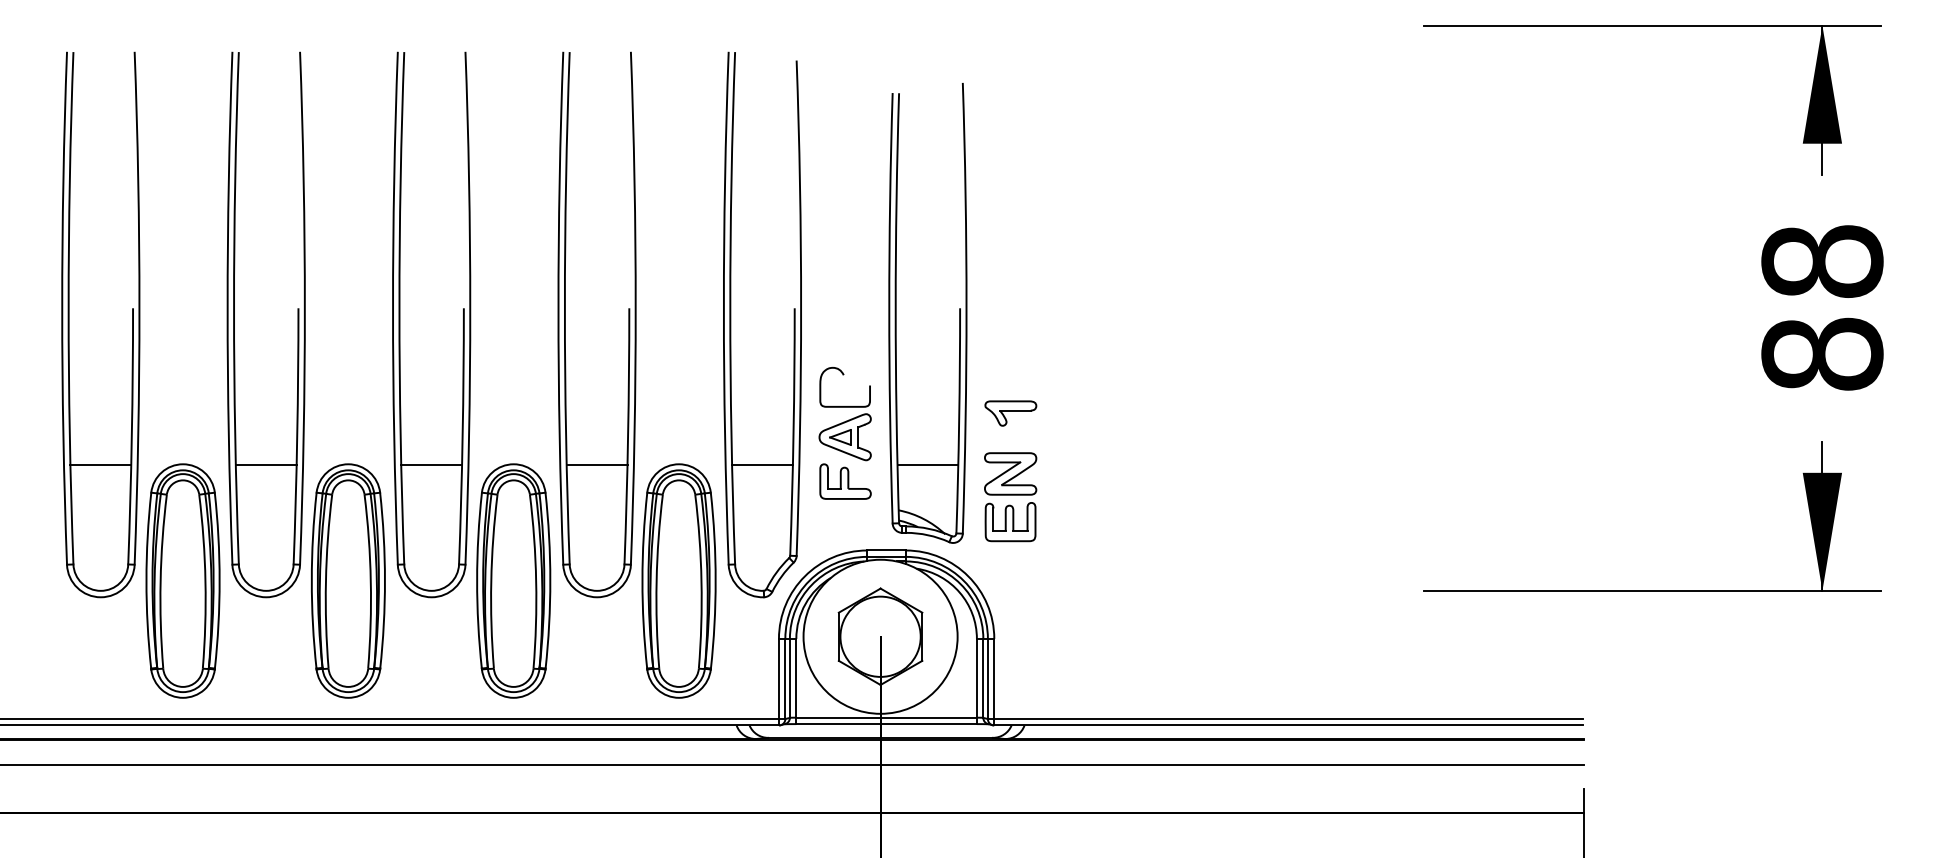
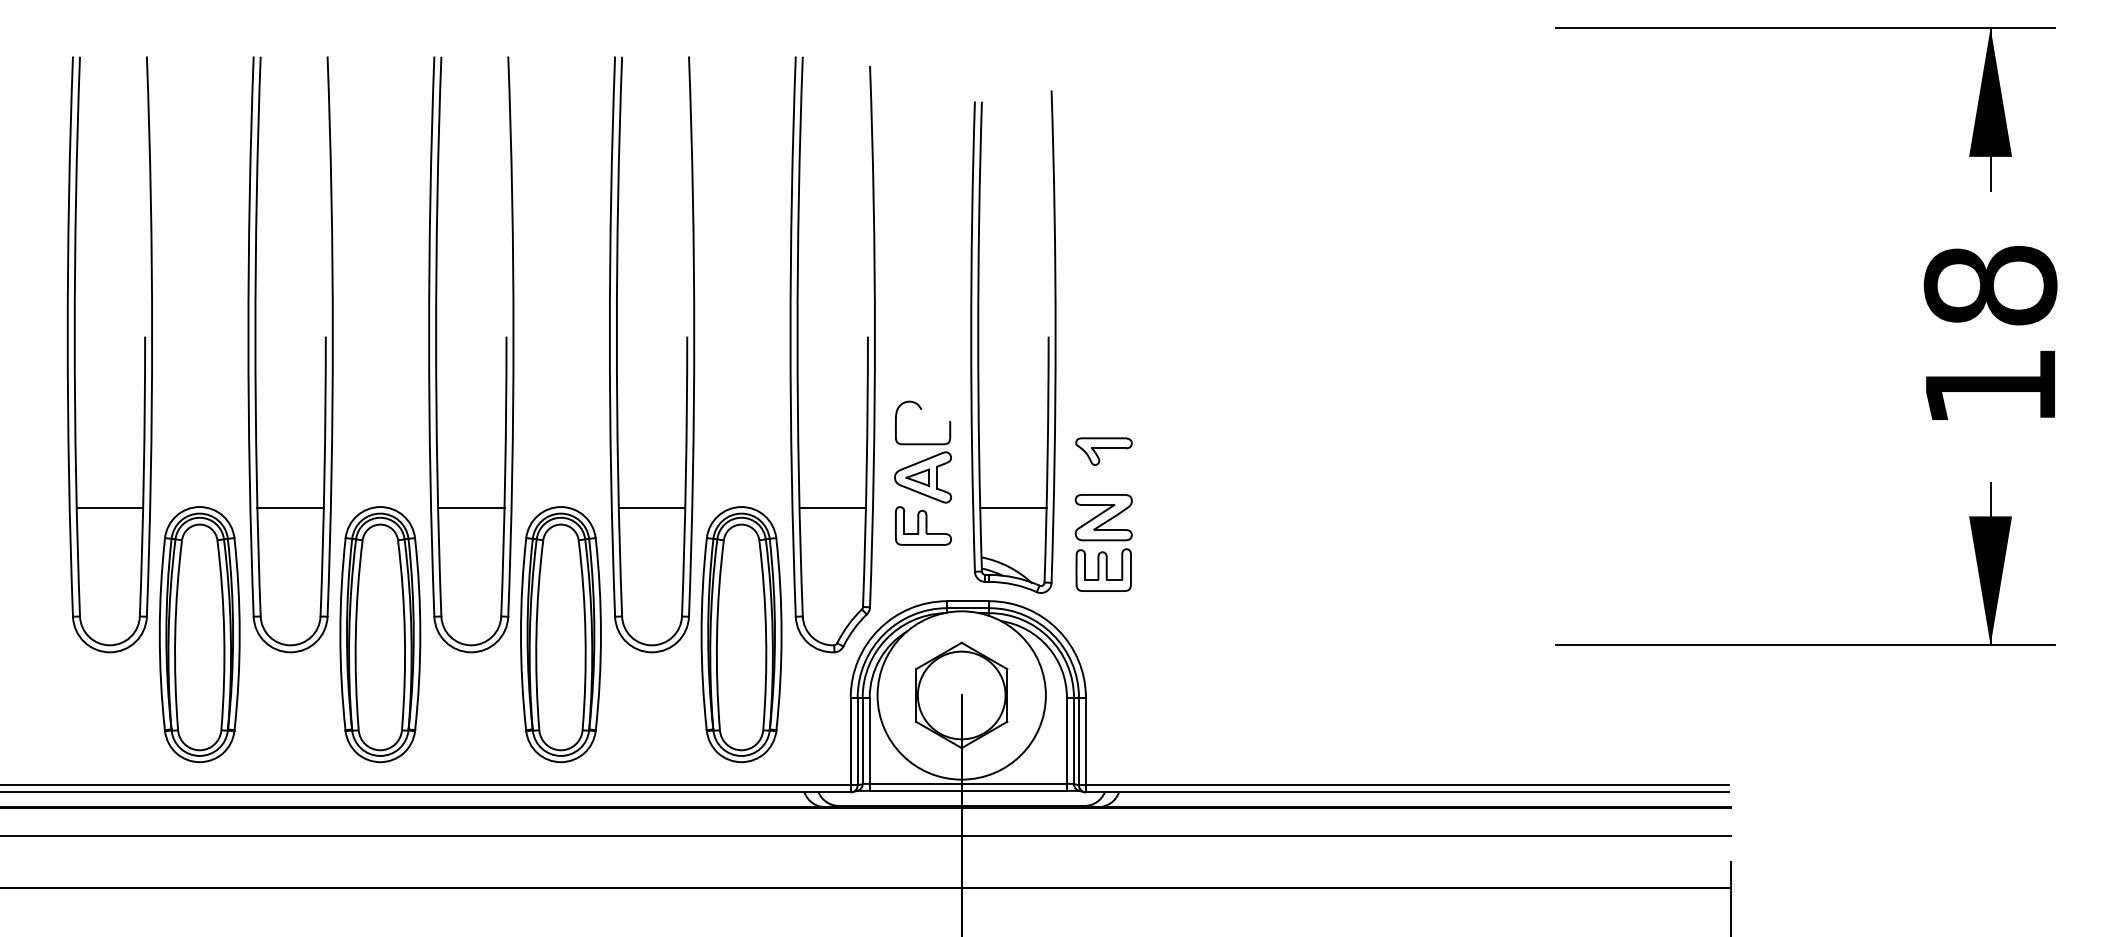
text: (1822, 353) -> (1990, 386), 88 -> 18

